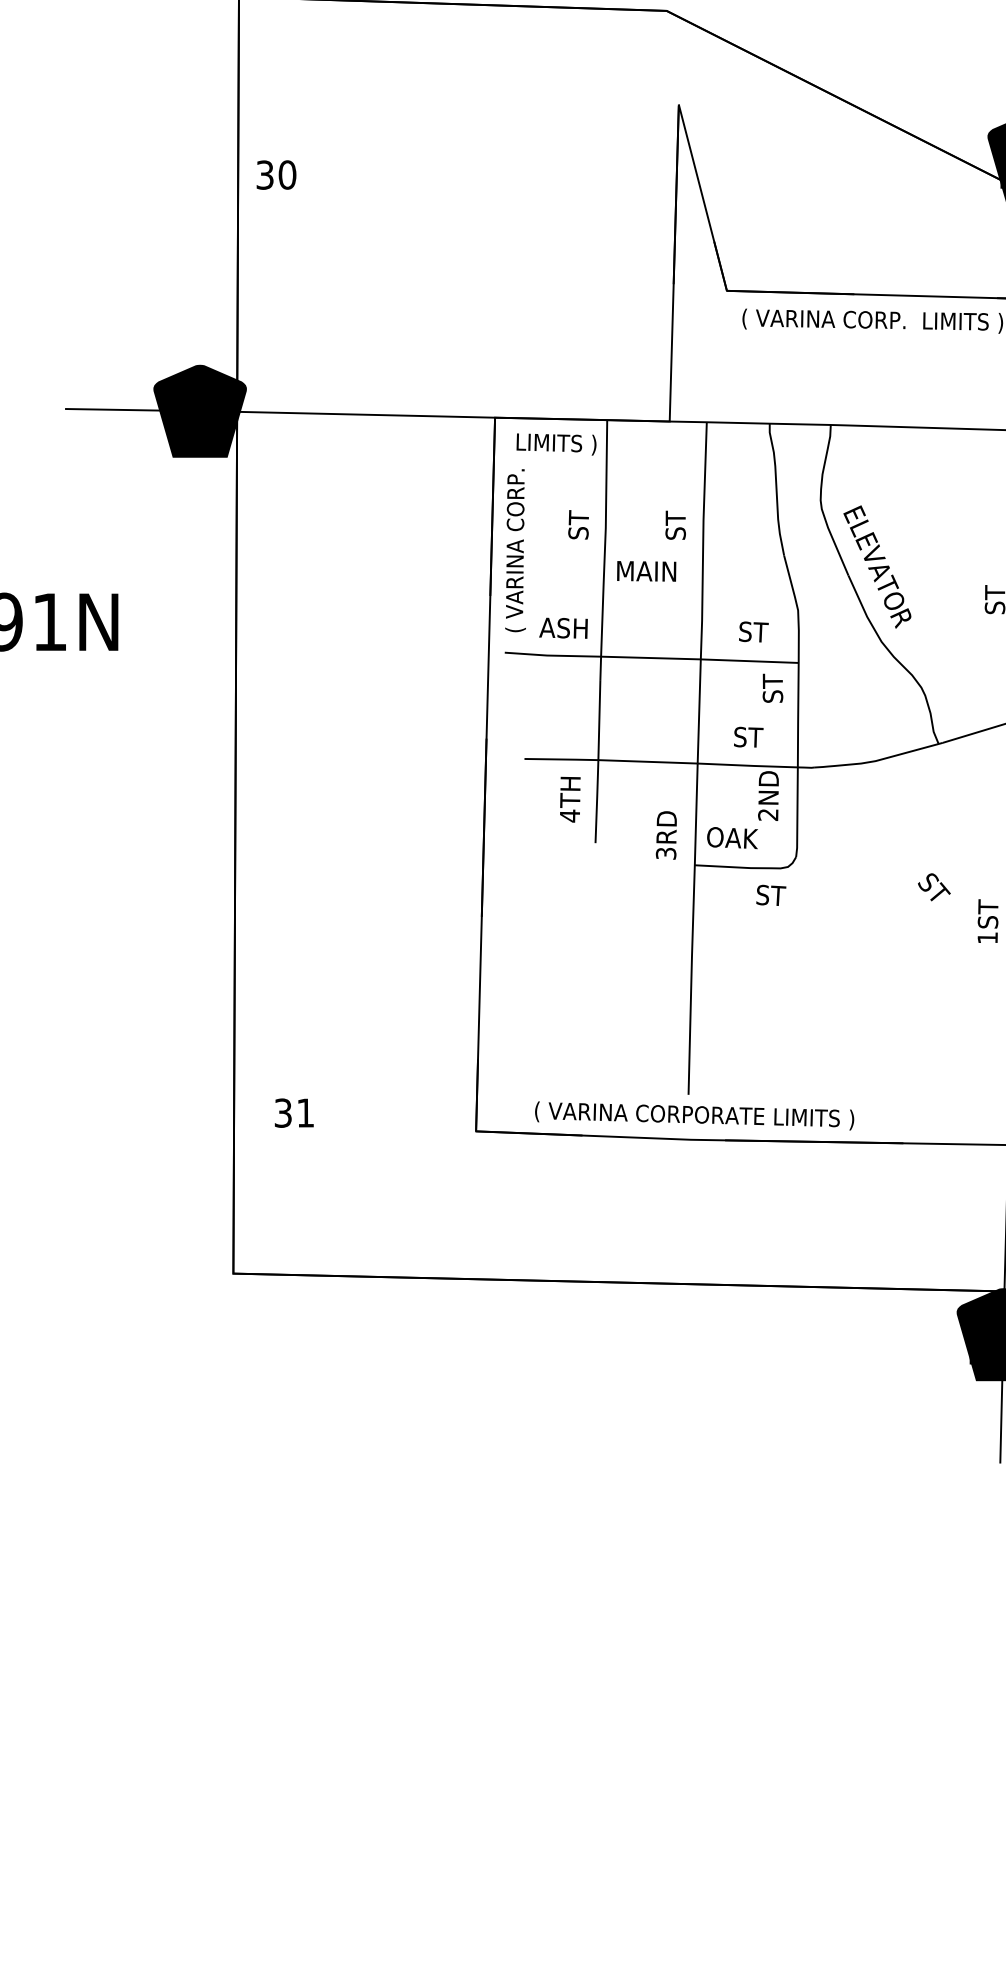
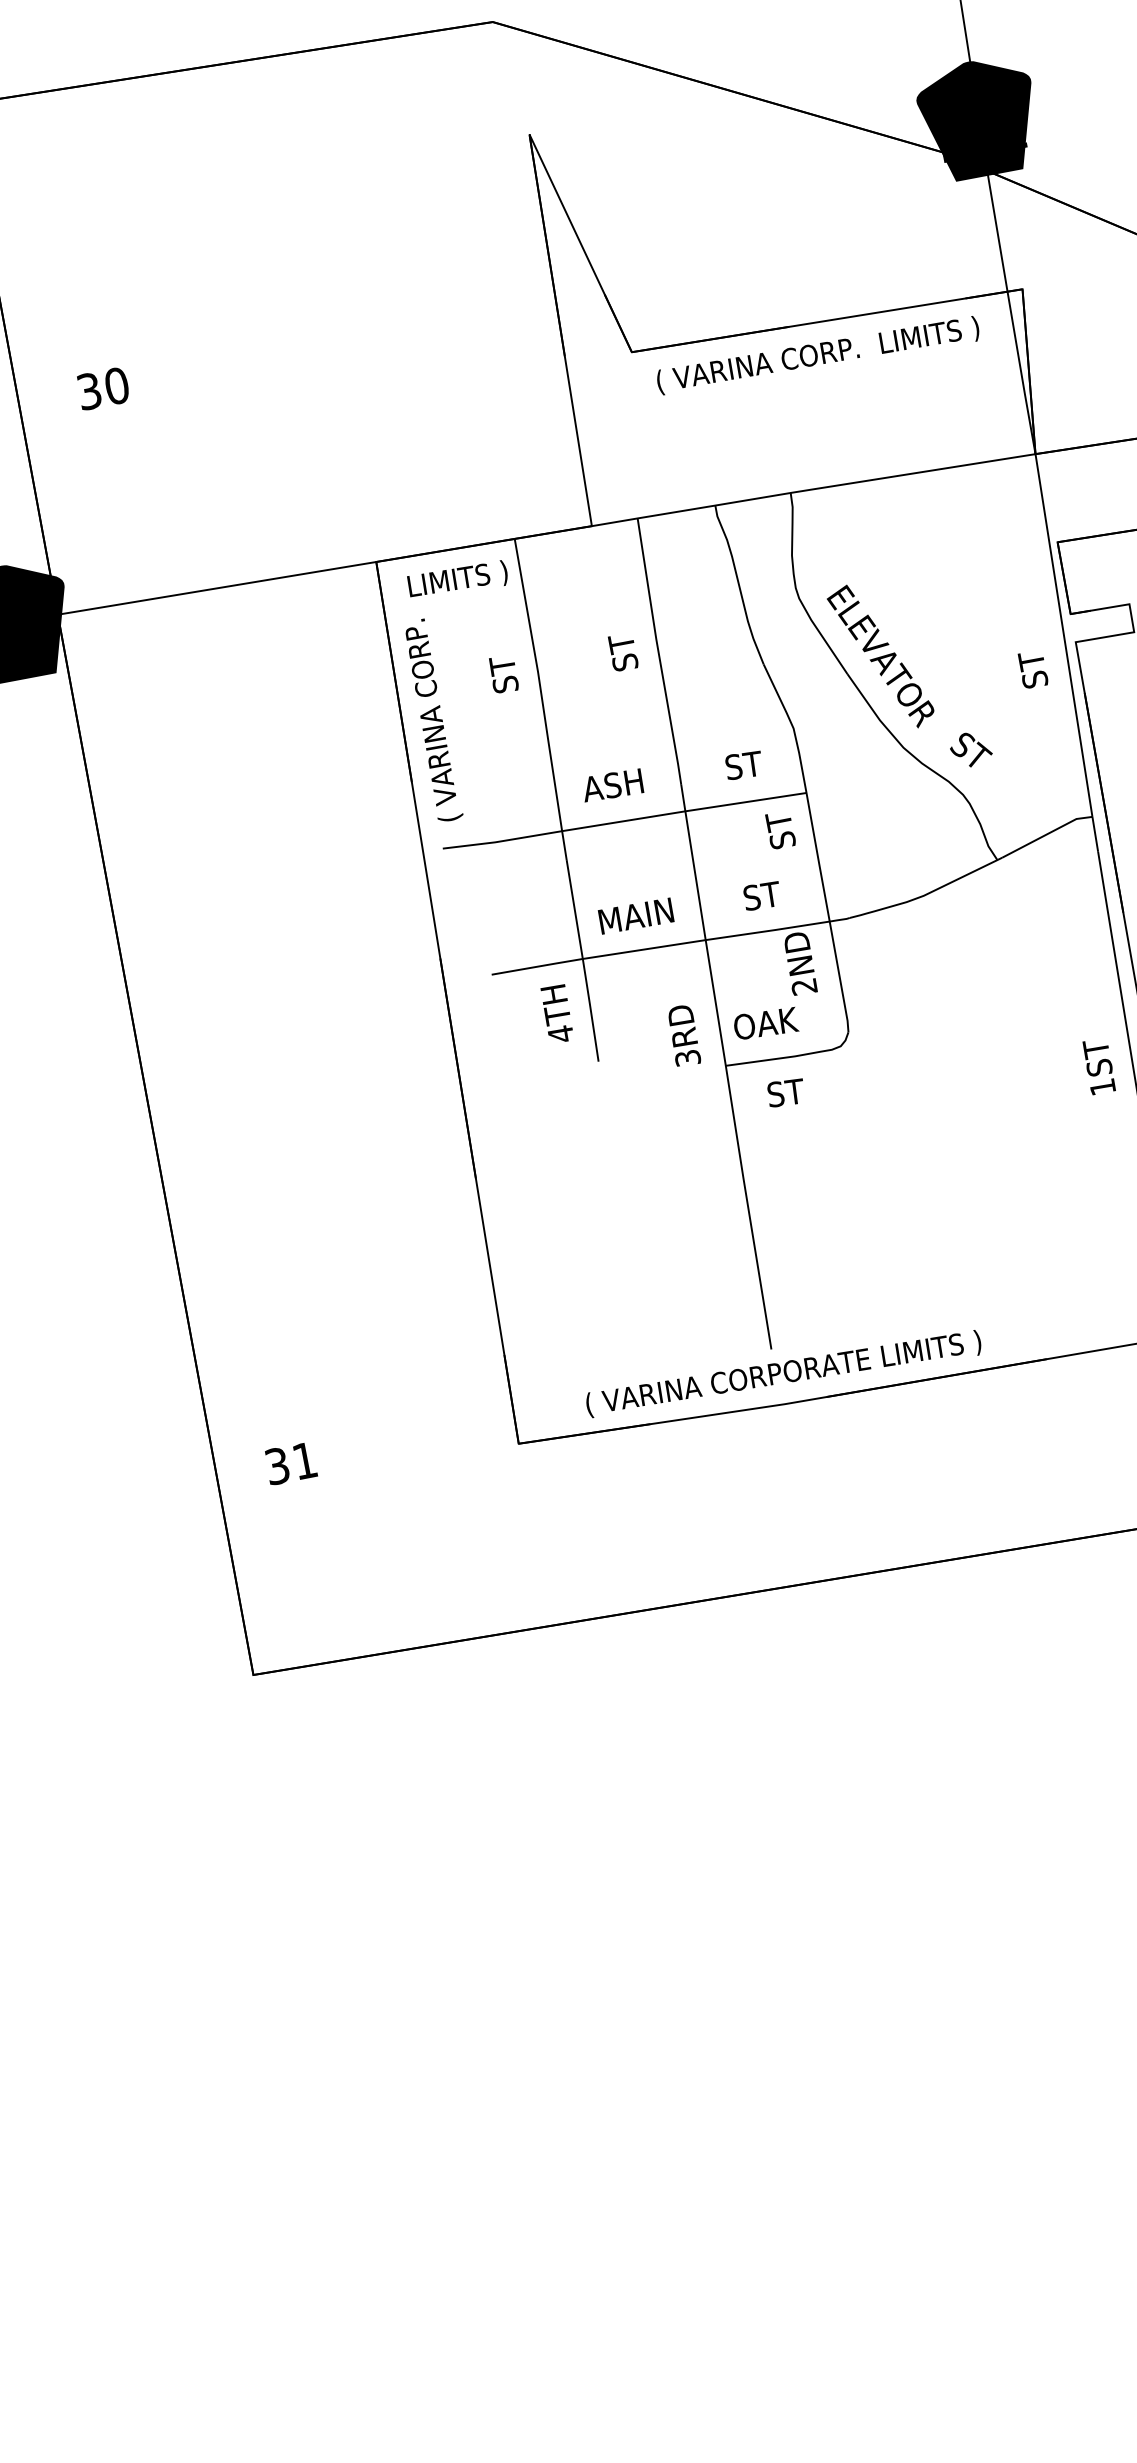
text: (276, 174) -> (103, 387), moved
text: (646, 571) -> (636, 916), moved
text: (563, 627) -> (612, 784), moved
text: (934, 887) -> (971, 749), moved
text: (771, 894) -> (786, 1091), moved

